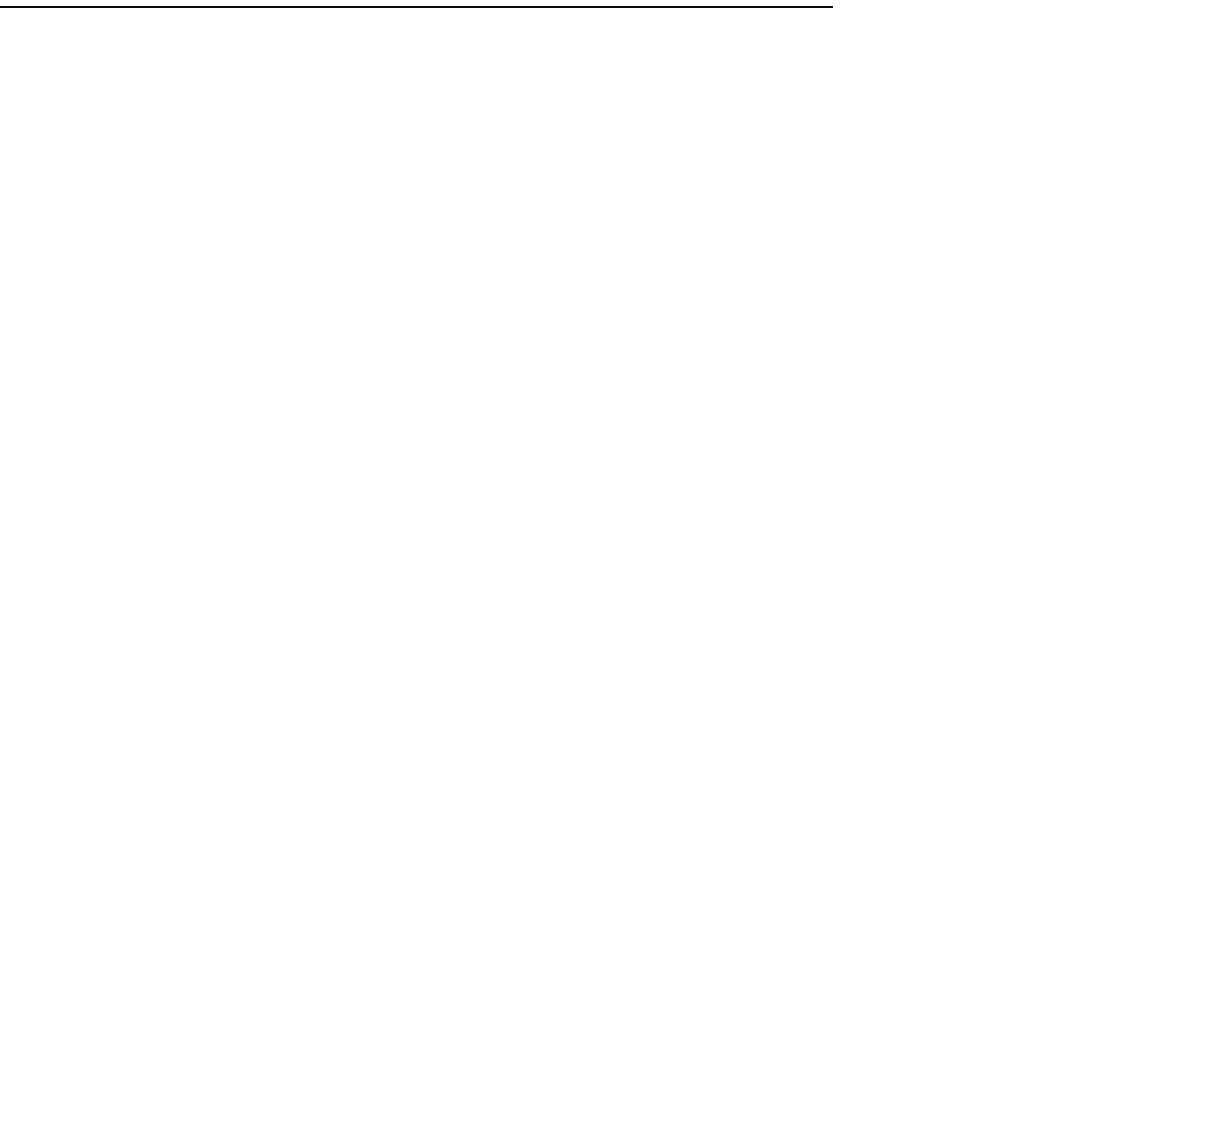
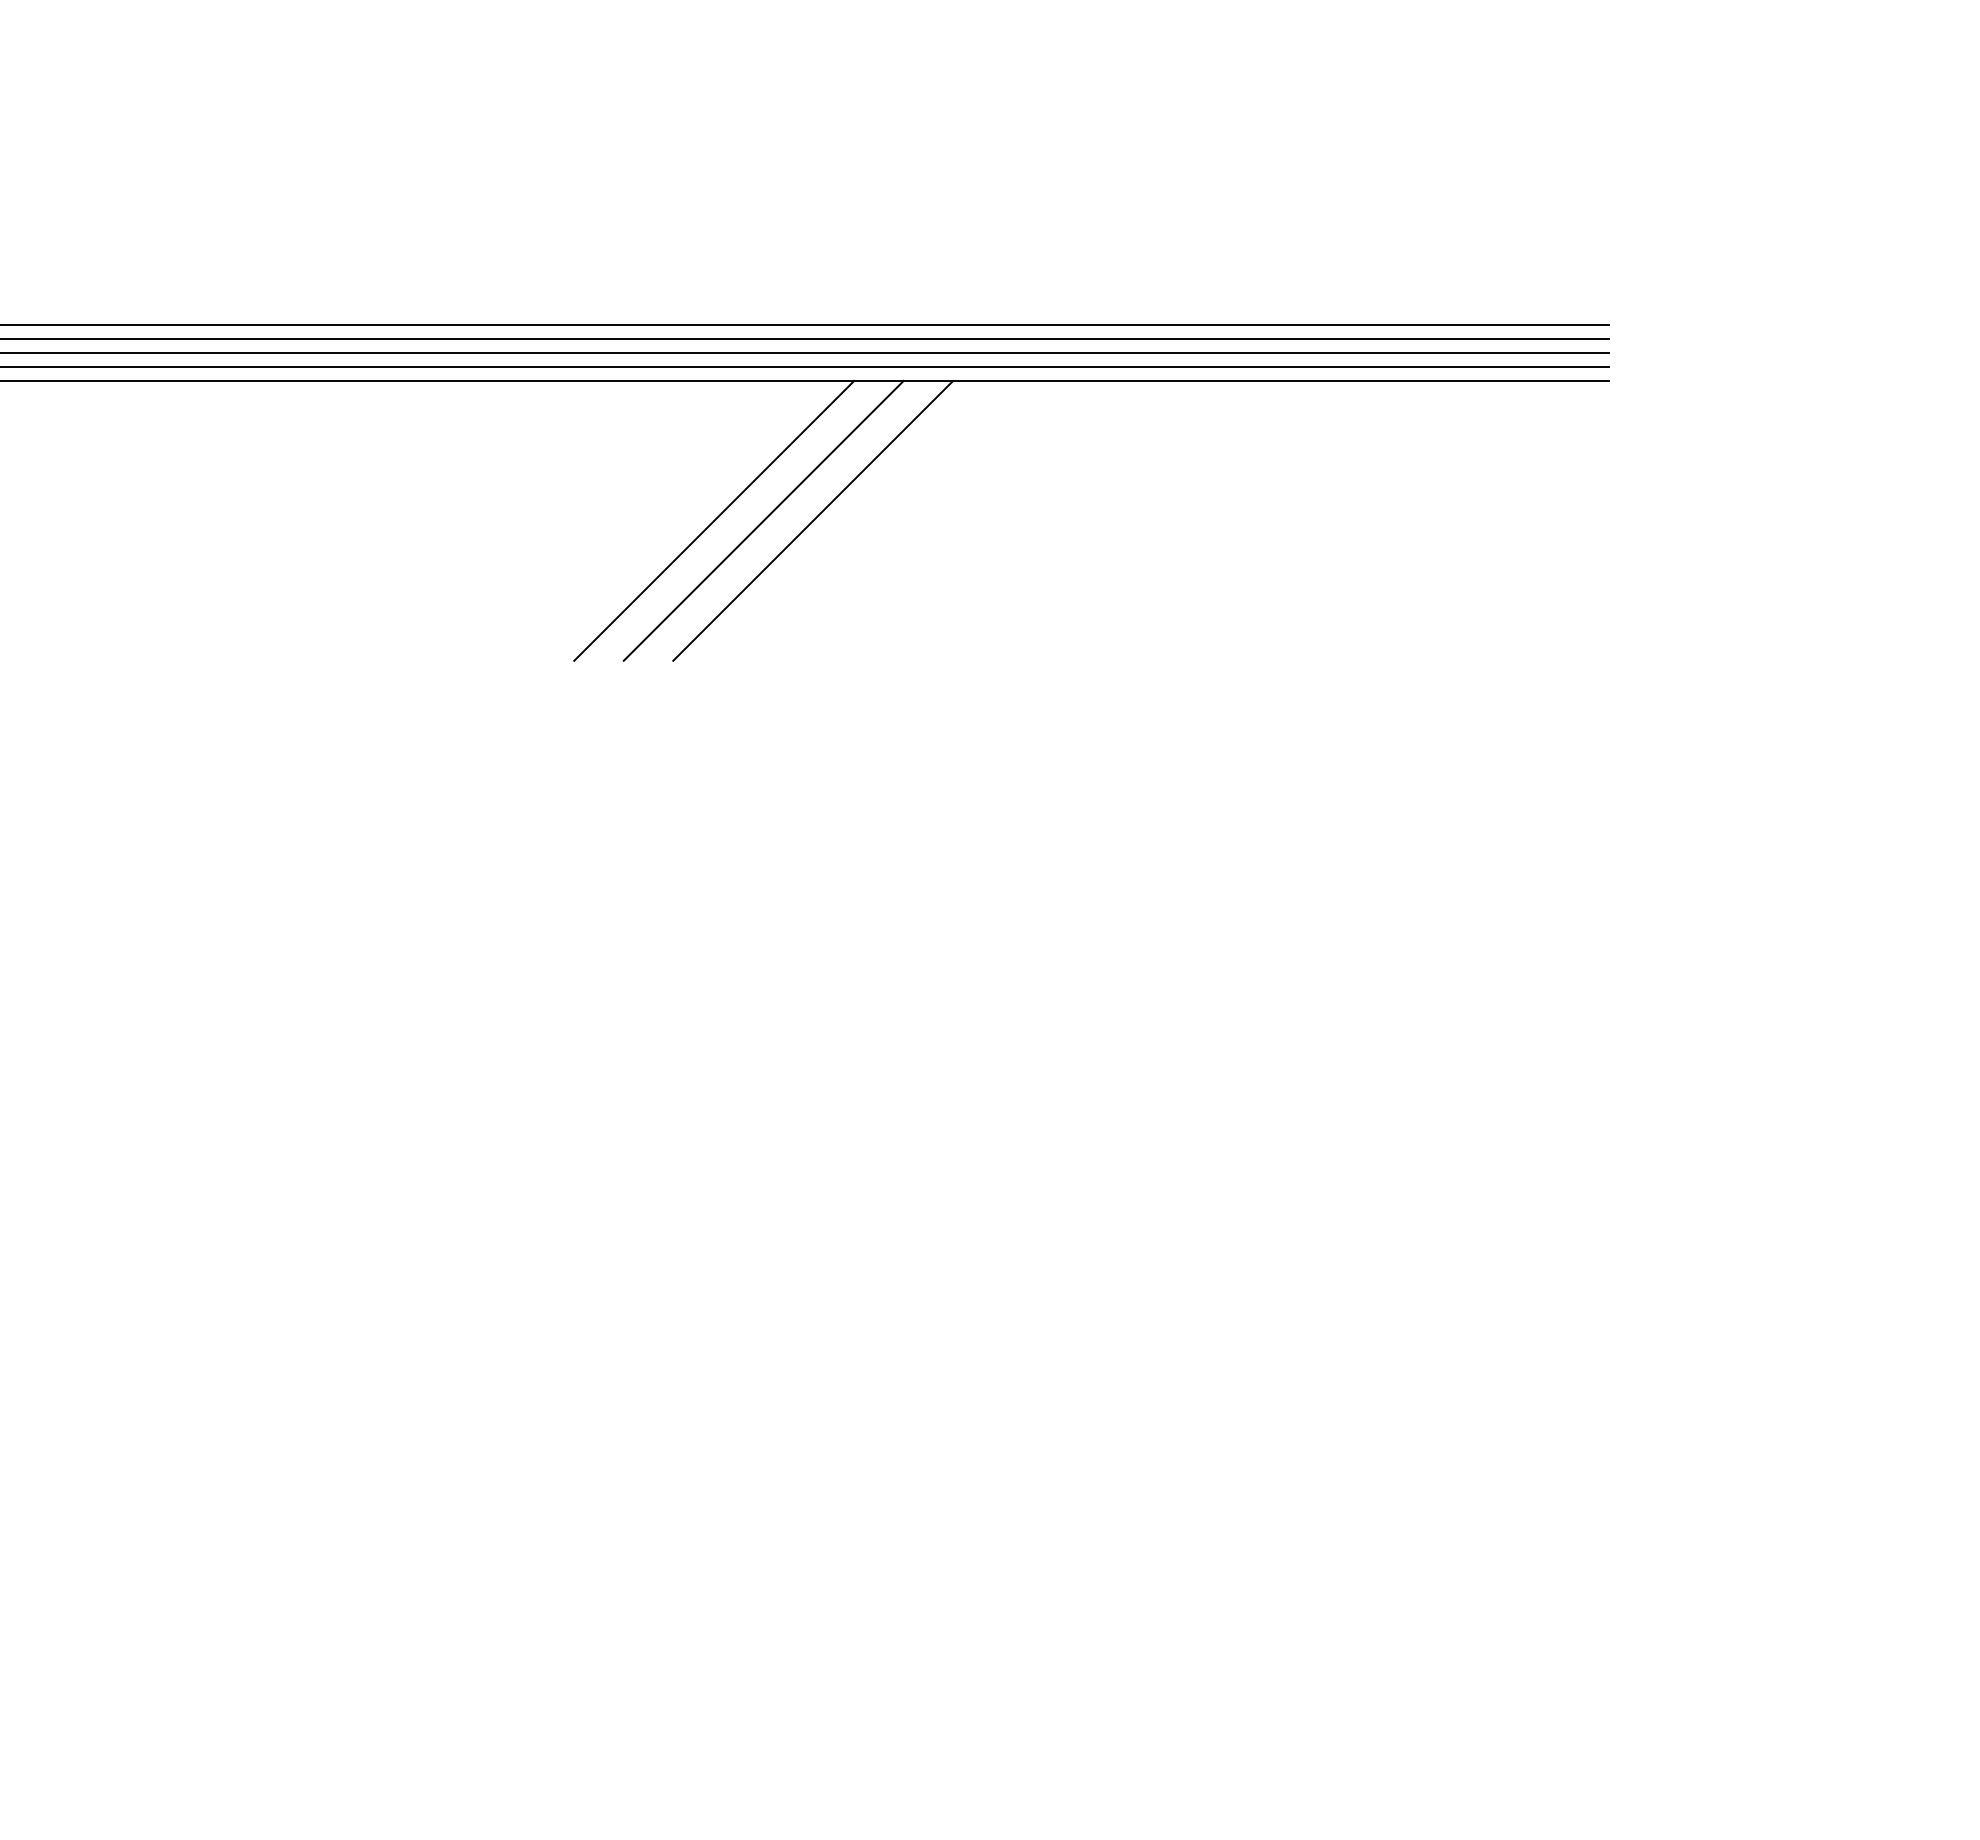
line: (179, 108) -> (714, 520), added
line: (214, 108) -> (763, 520), added
line: (251, 108) -> (813, 520), added

